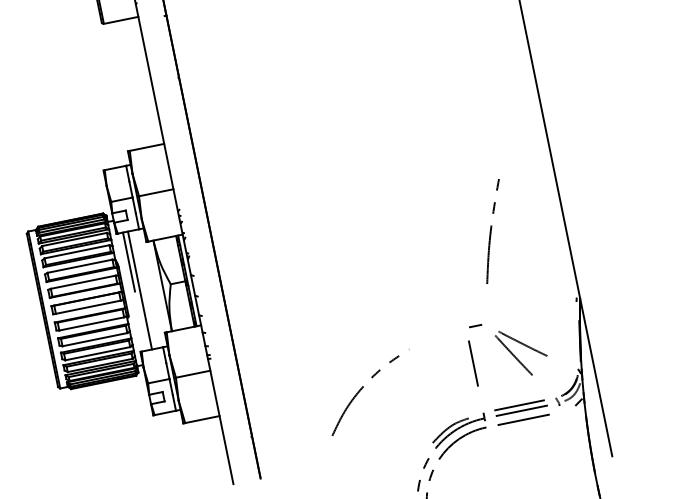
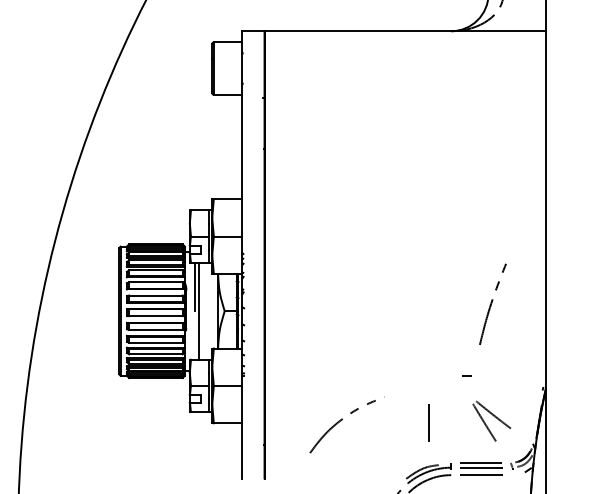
curve: (492, 230) -> (492, 303), moved
line: (474, 325) -> (466, 375), moved
line: (472, 363) -> (428, 422), moved
curve: (363, 388) -> (342, 420), moved

